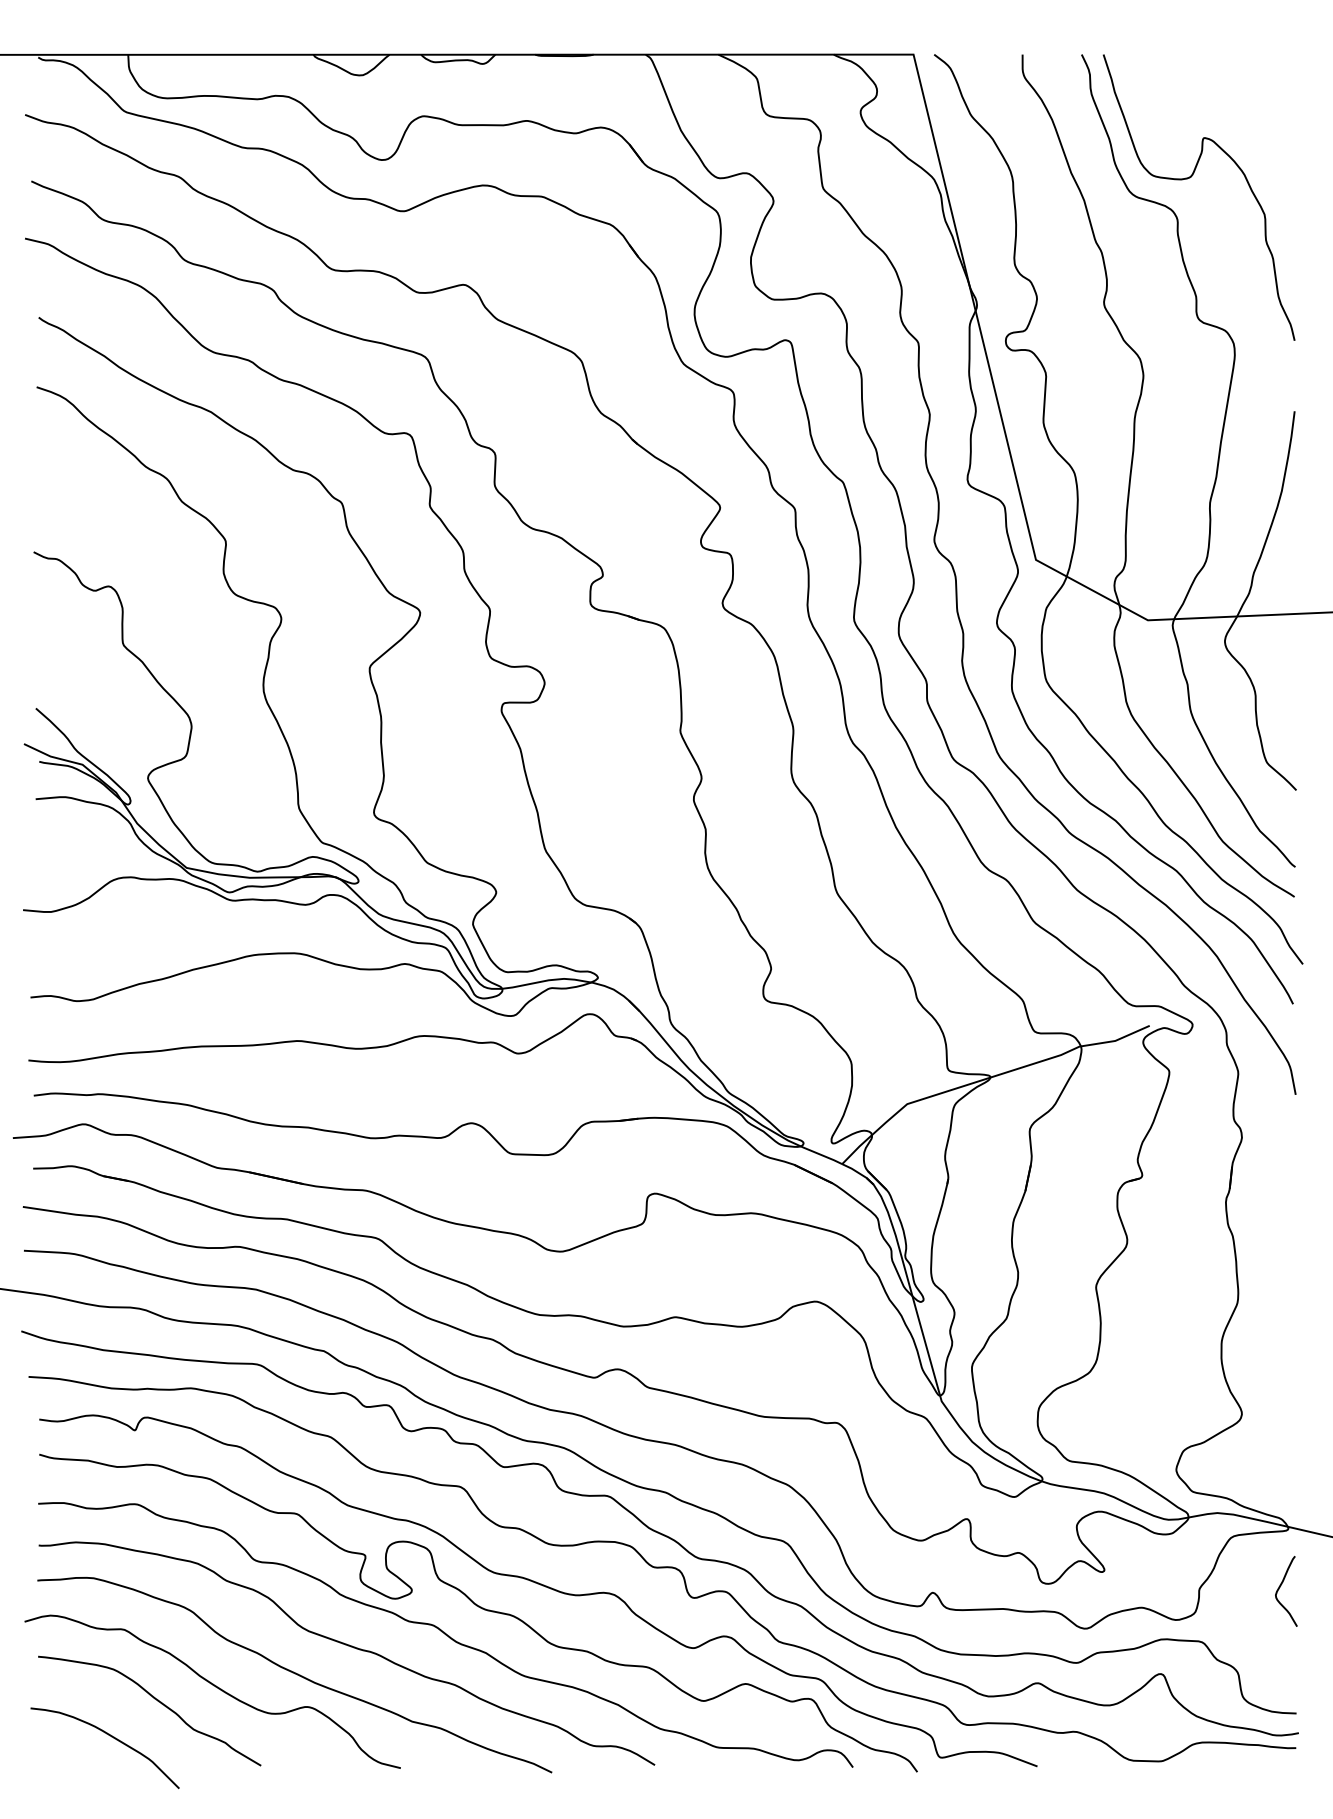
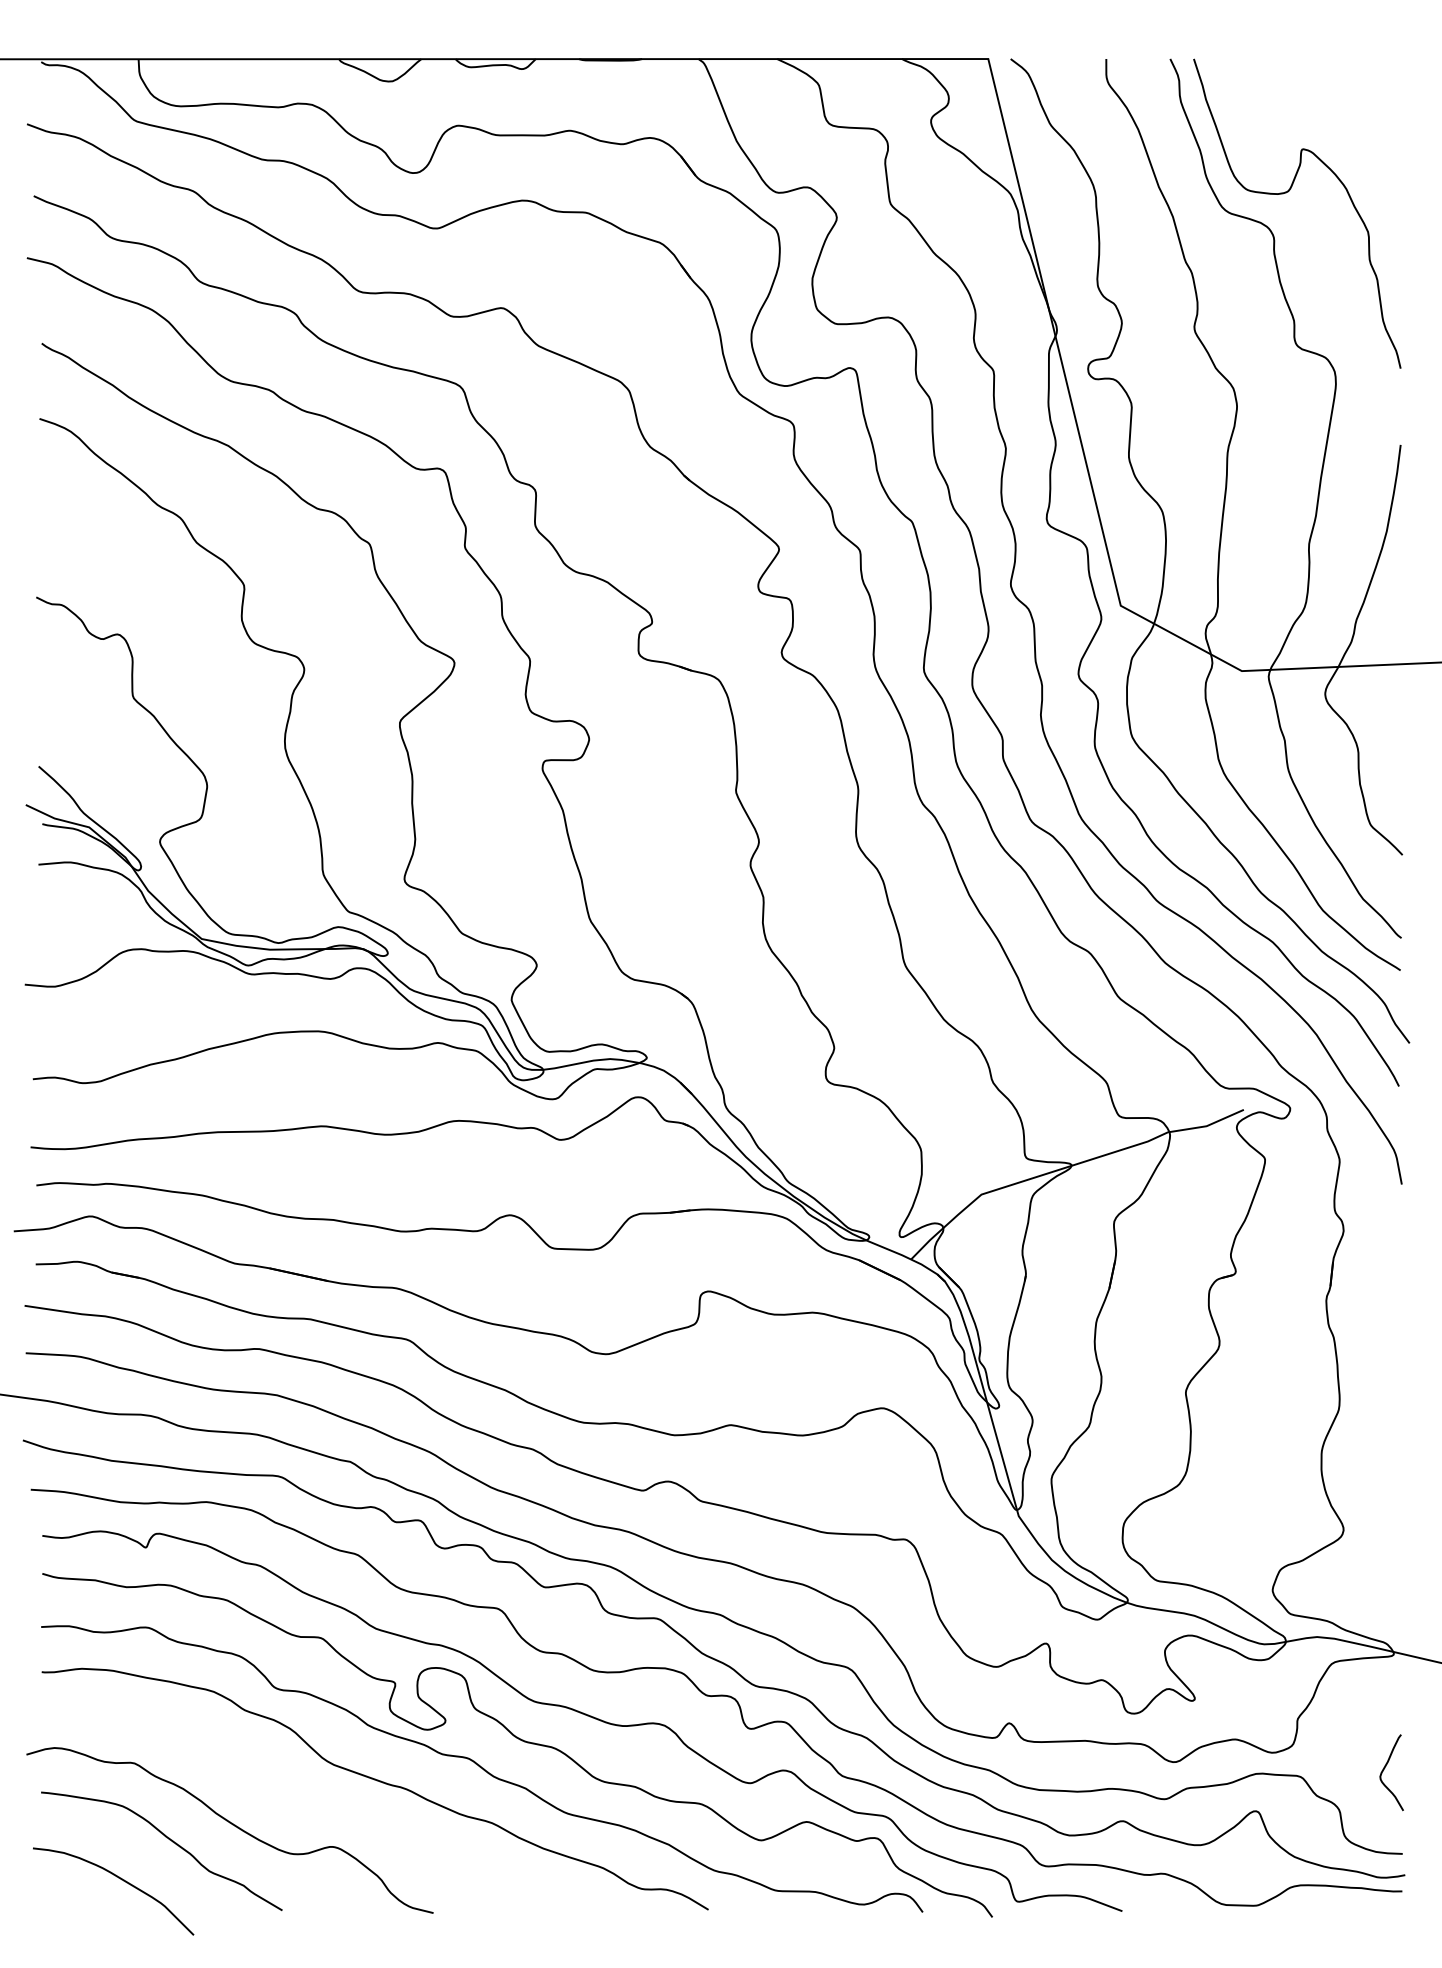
curve: (1280, 1587) -> (1385, 1768), moved
curve: (294, 1673) -> (318, 1810), removed

